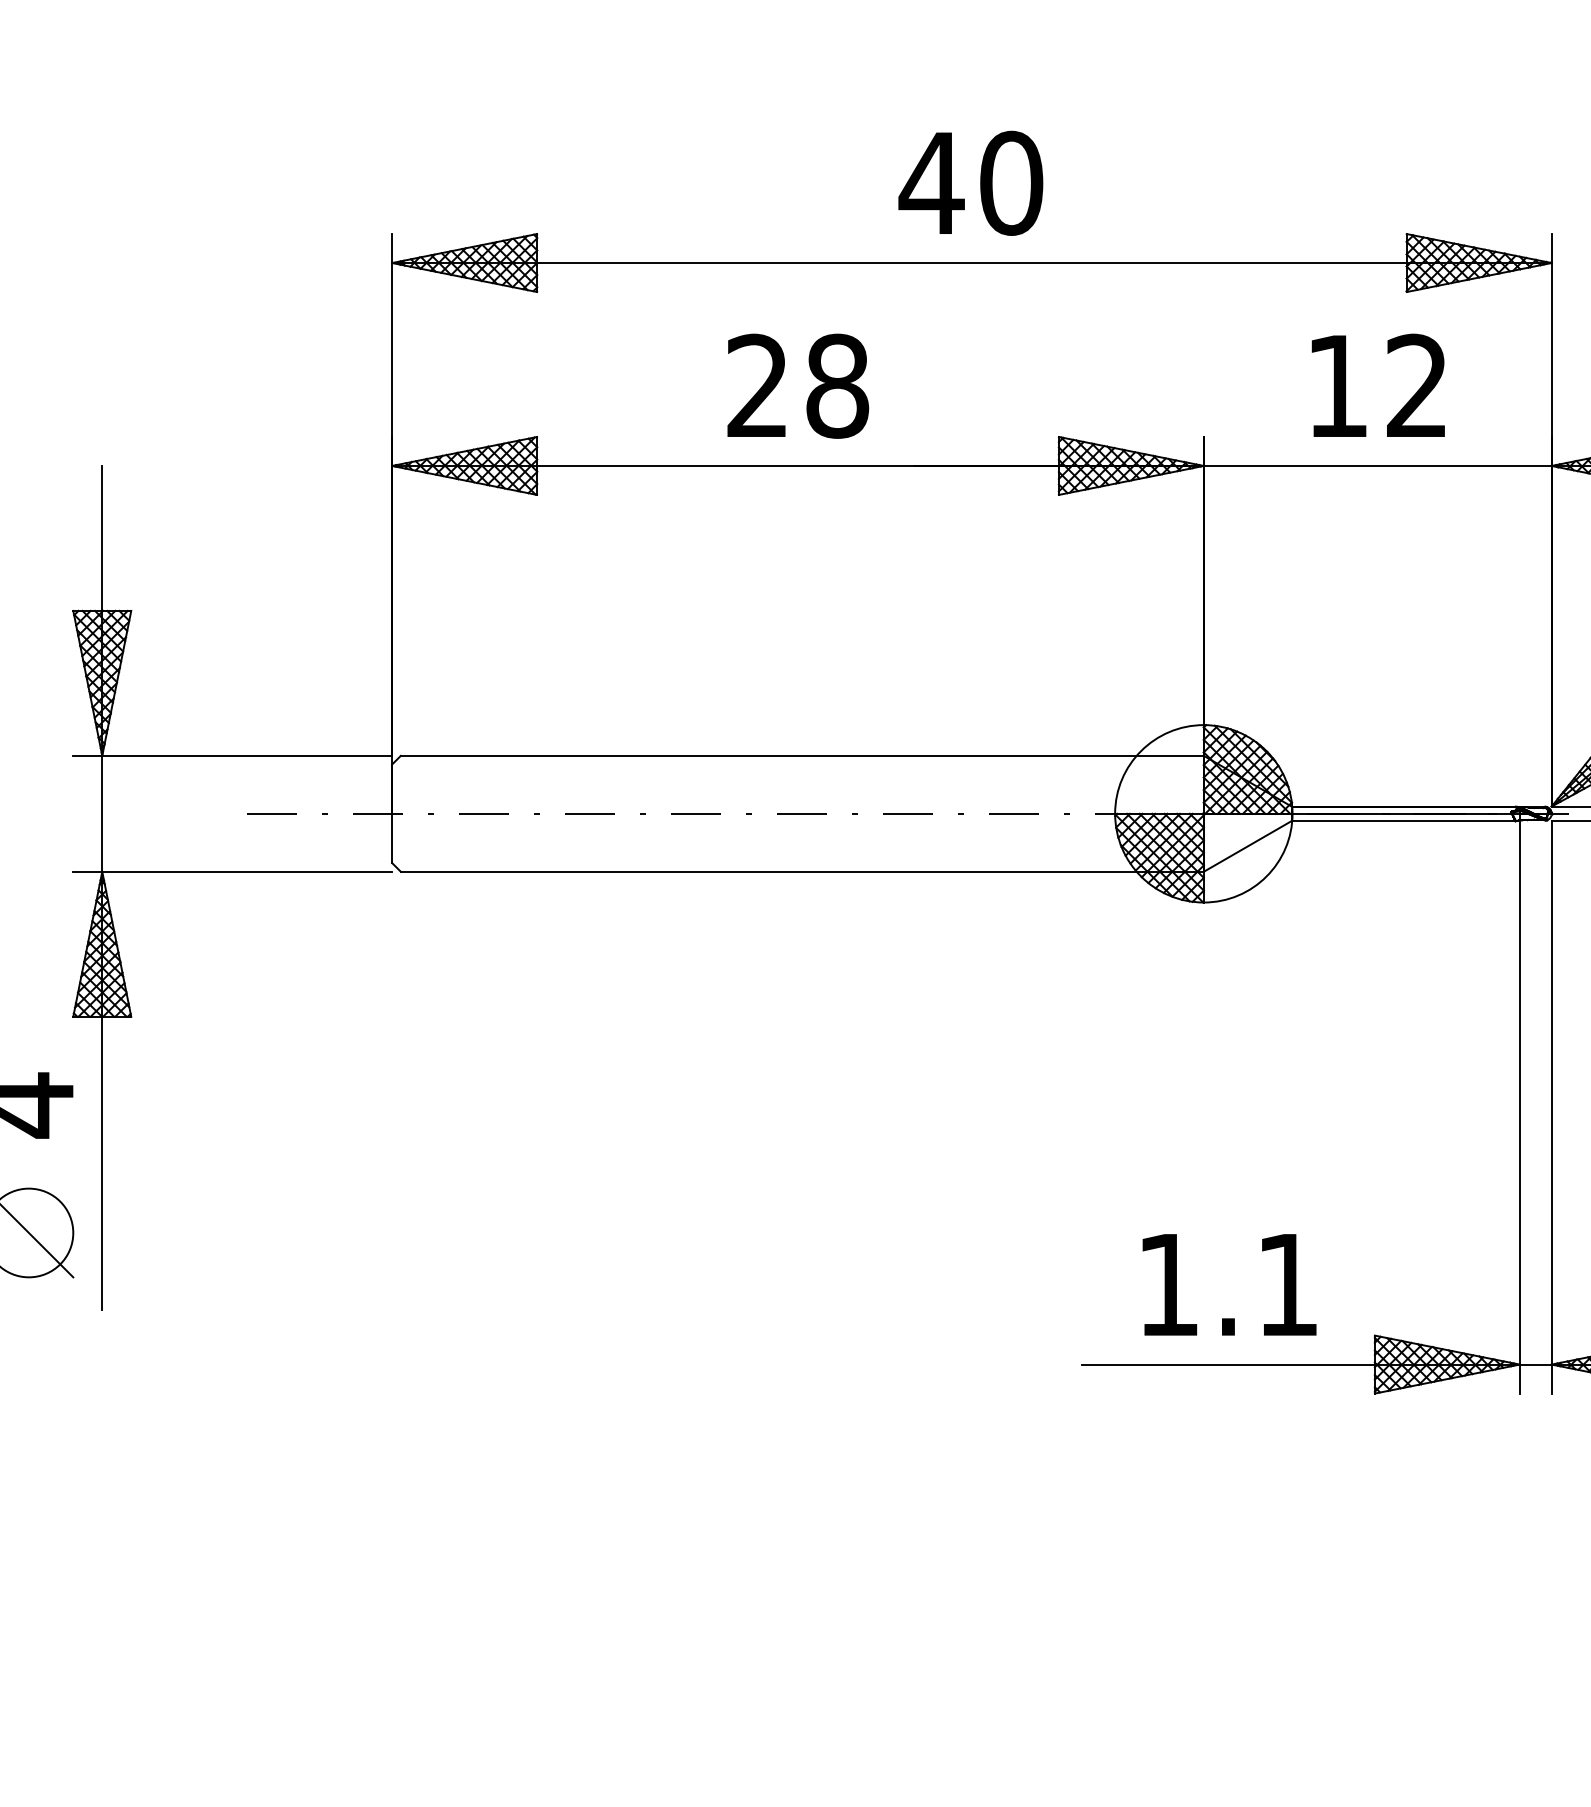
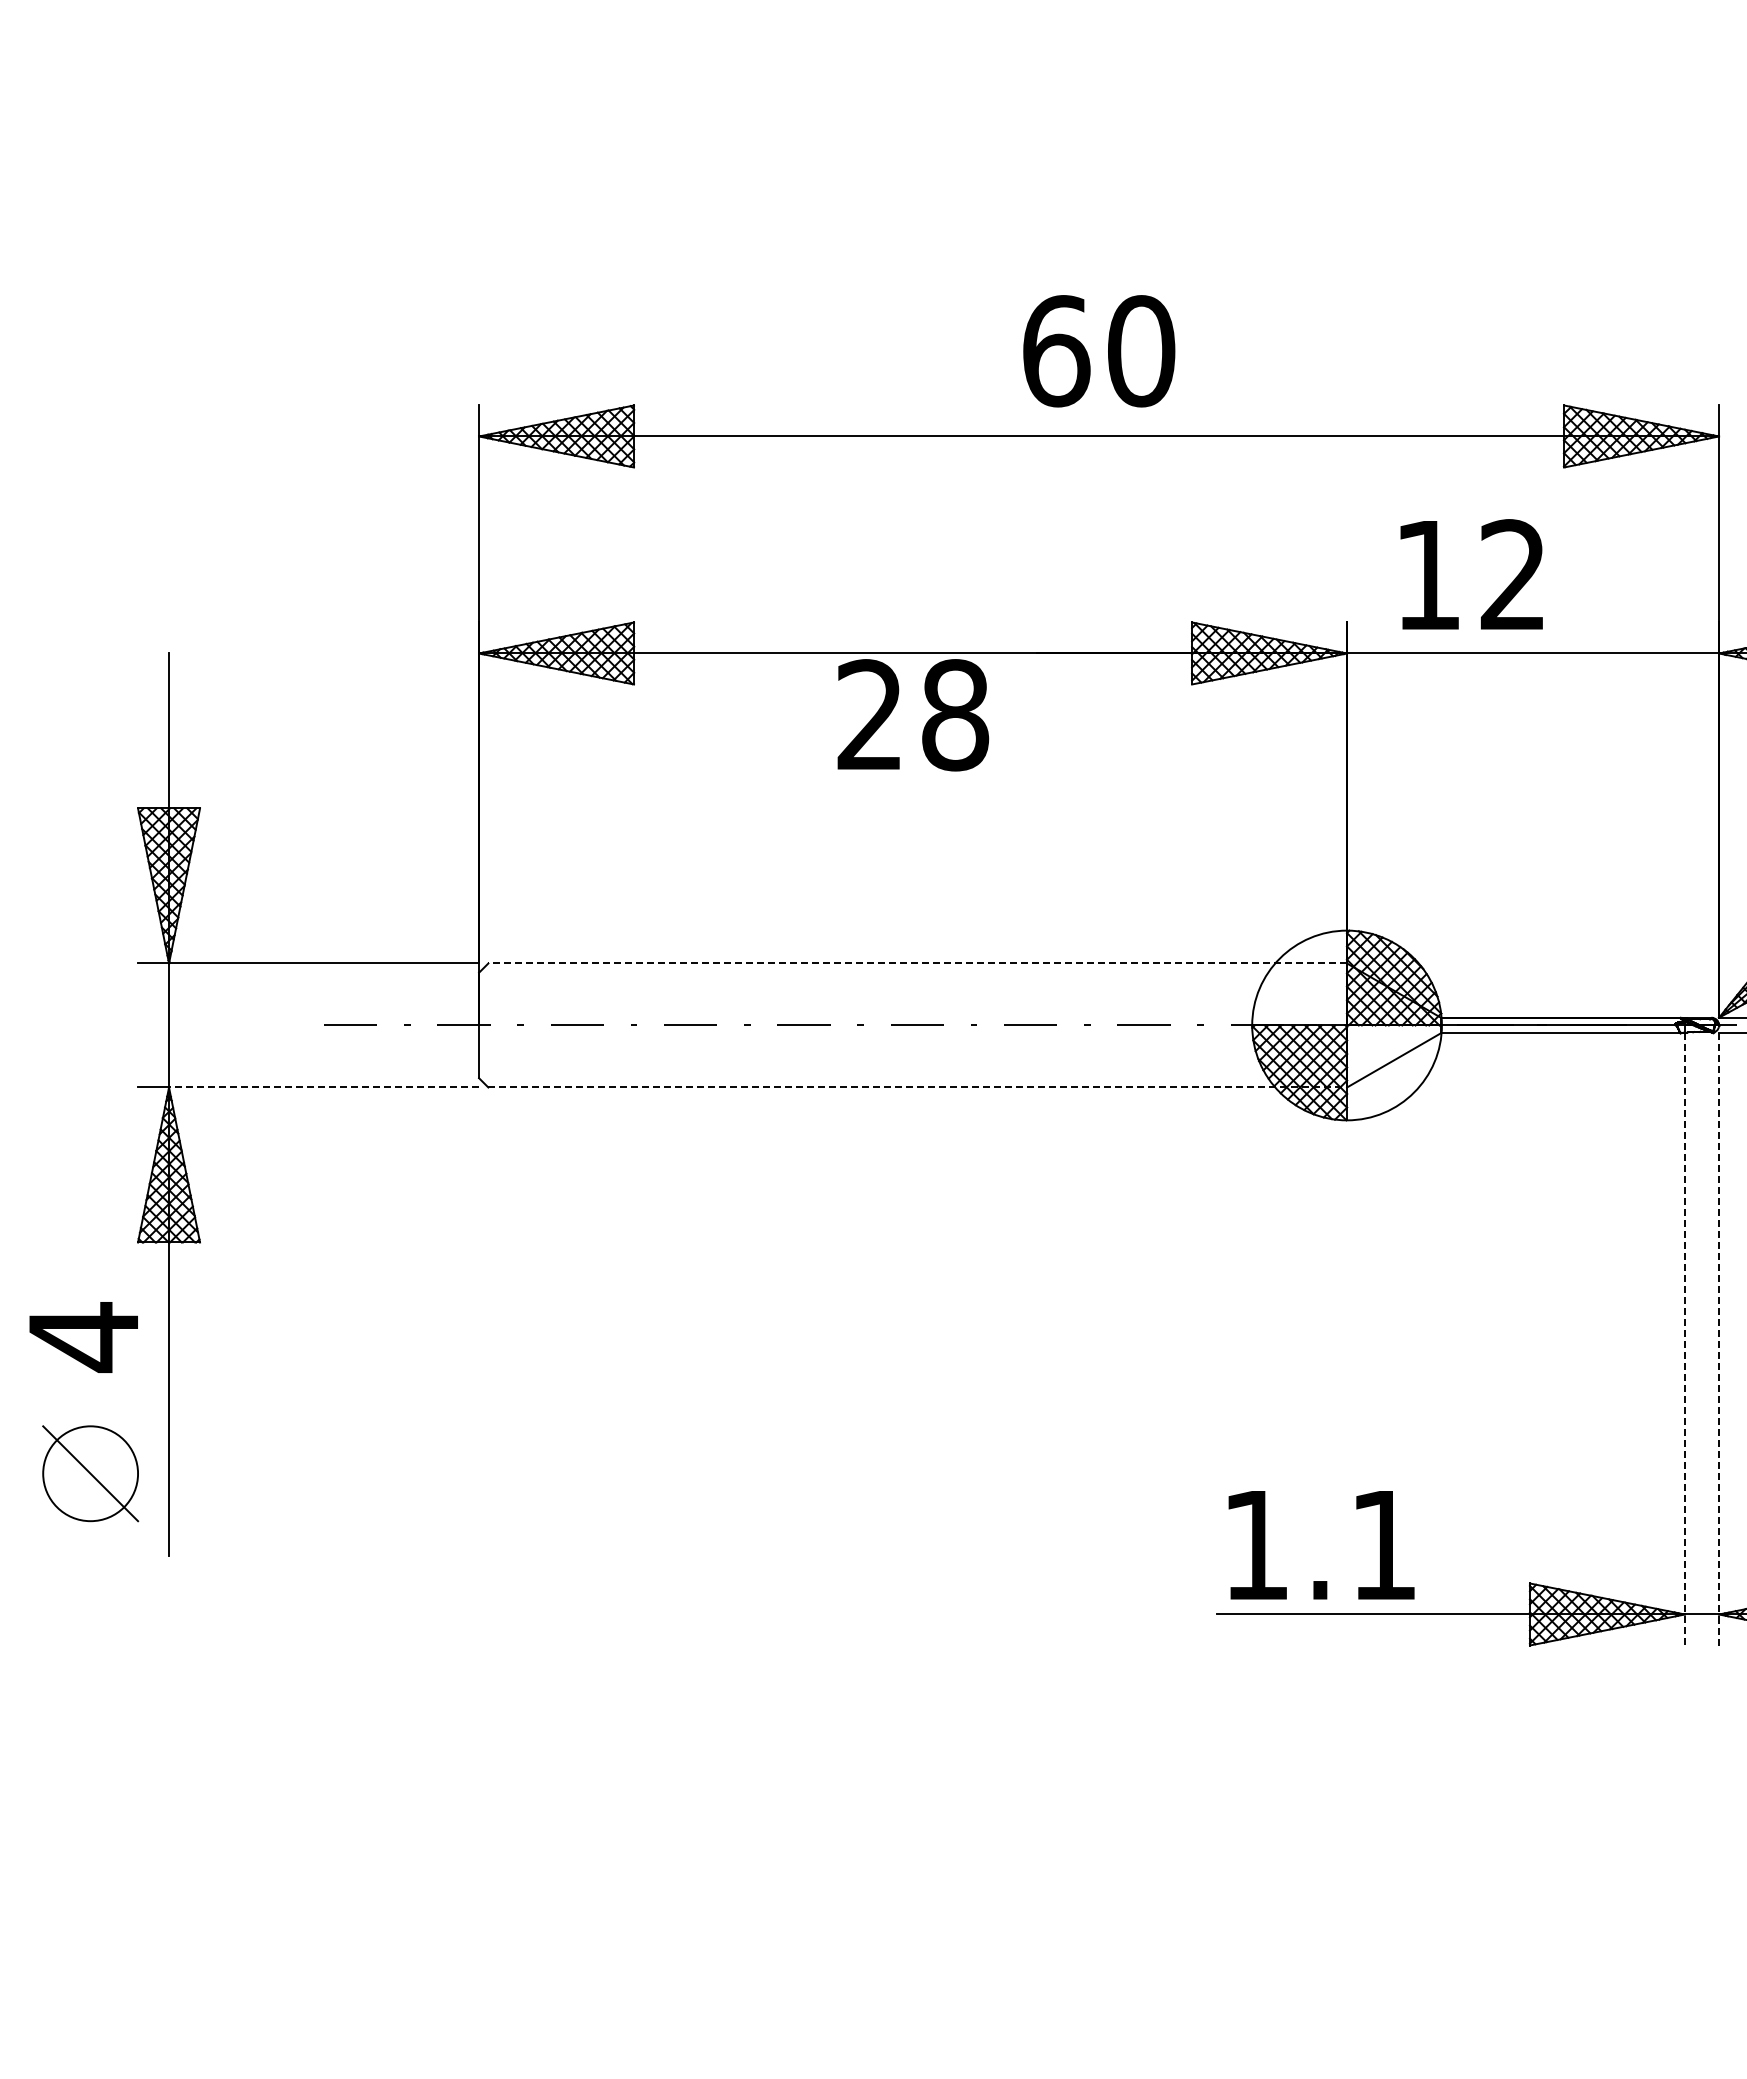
text: (931, 183) -> (1055, 351), 40 -> 60
text: (1378, 385) -> (1471, 574), moved
text: (798, 386) -> (913, 715), moved
line: (802, 755) -> (917, 963), solid -> dashed
line: (246, 871) -> (323, 1087), solid -> dashed
line: (803, 871) -> (918, 1087), solid -> dashed
line: (1552, 1106) -> (1719, 1338), solid -> dashed
line: (1519, 1107) -> (1684, 1339), solid -> dashed
text: (1229, 1285) -> (1321, 1545), moved

